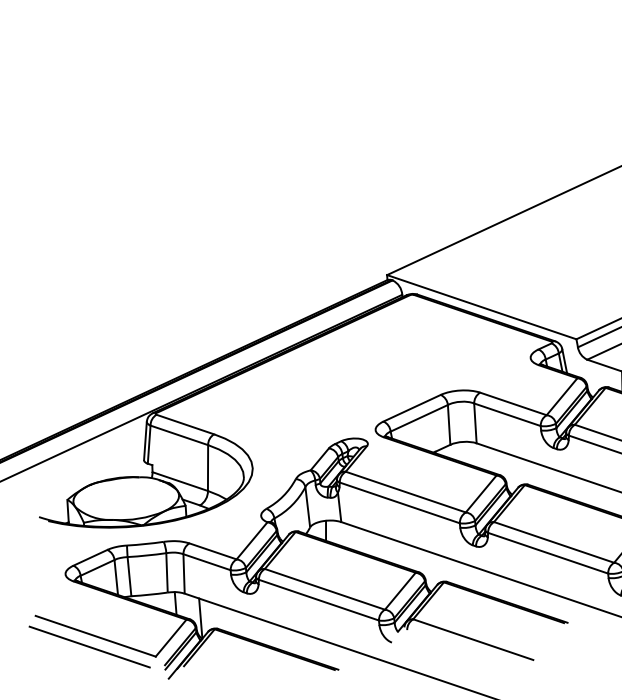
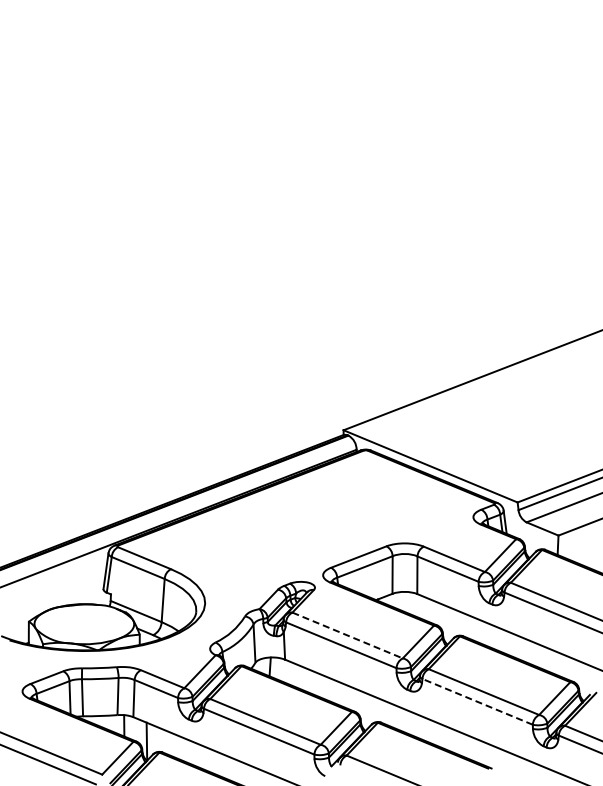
line: (405, 492) -> (347, 635), solid -> dashed
line: (547, 552) -> (477, 701), solid -> dashed

